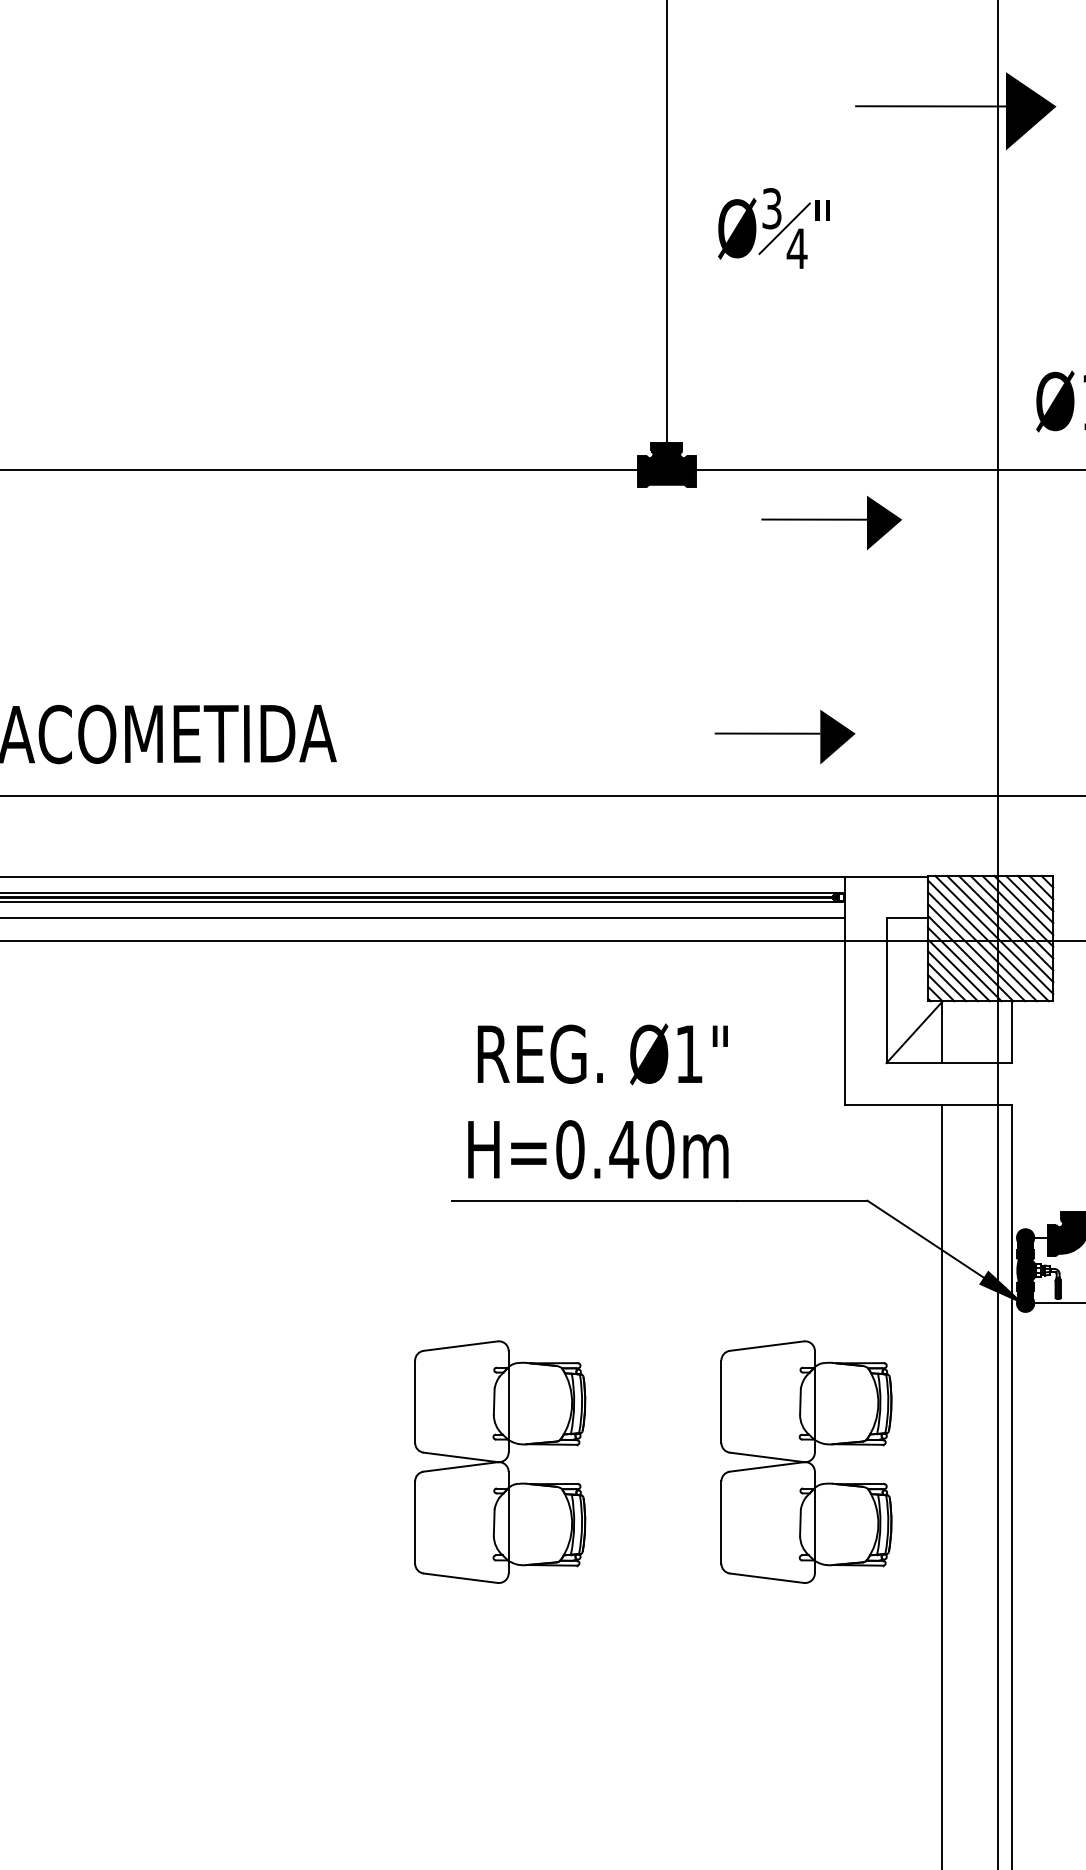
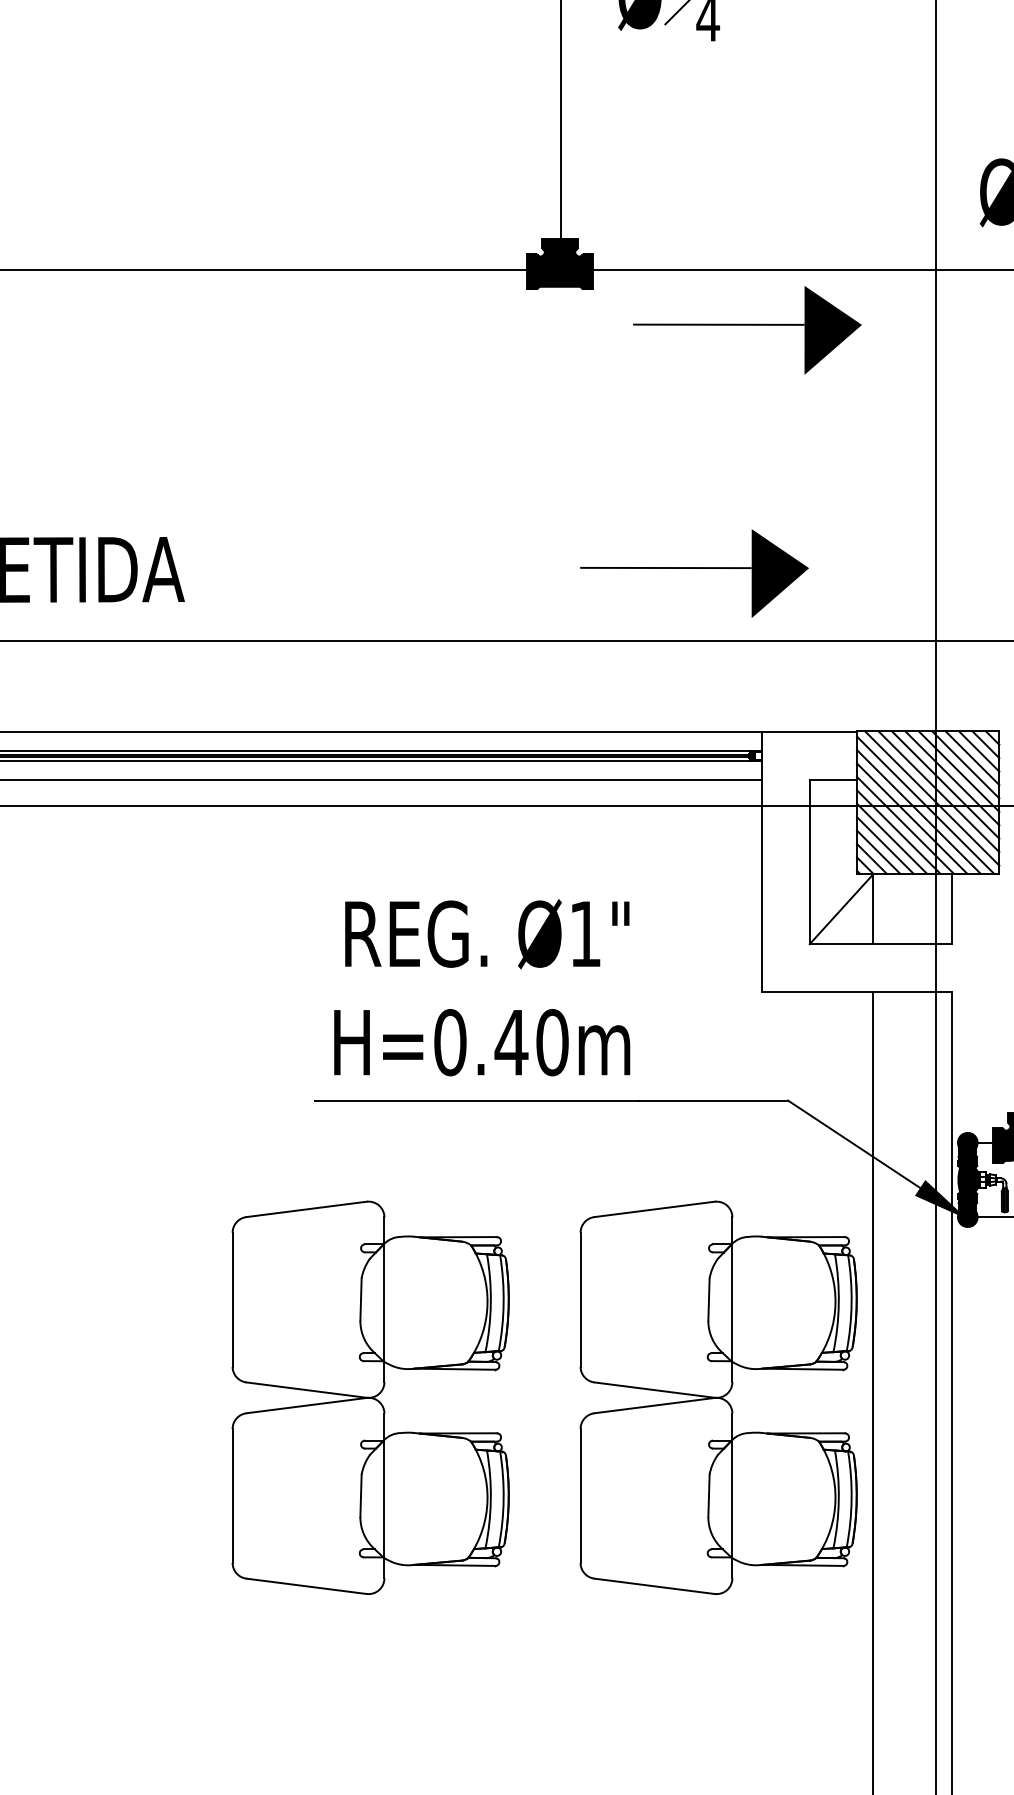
part: (831, 522) -> (747, 329), size x1.43
part: (784, 736) -> (693, 572), size x1.43
part: (499, 1461) -> (369, 1397), size x1.43
part: (806, 1461) -> (718, 1397), size x1.43

